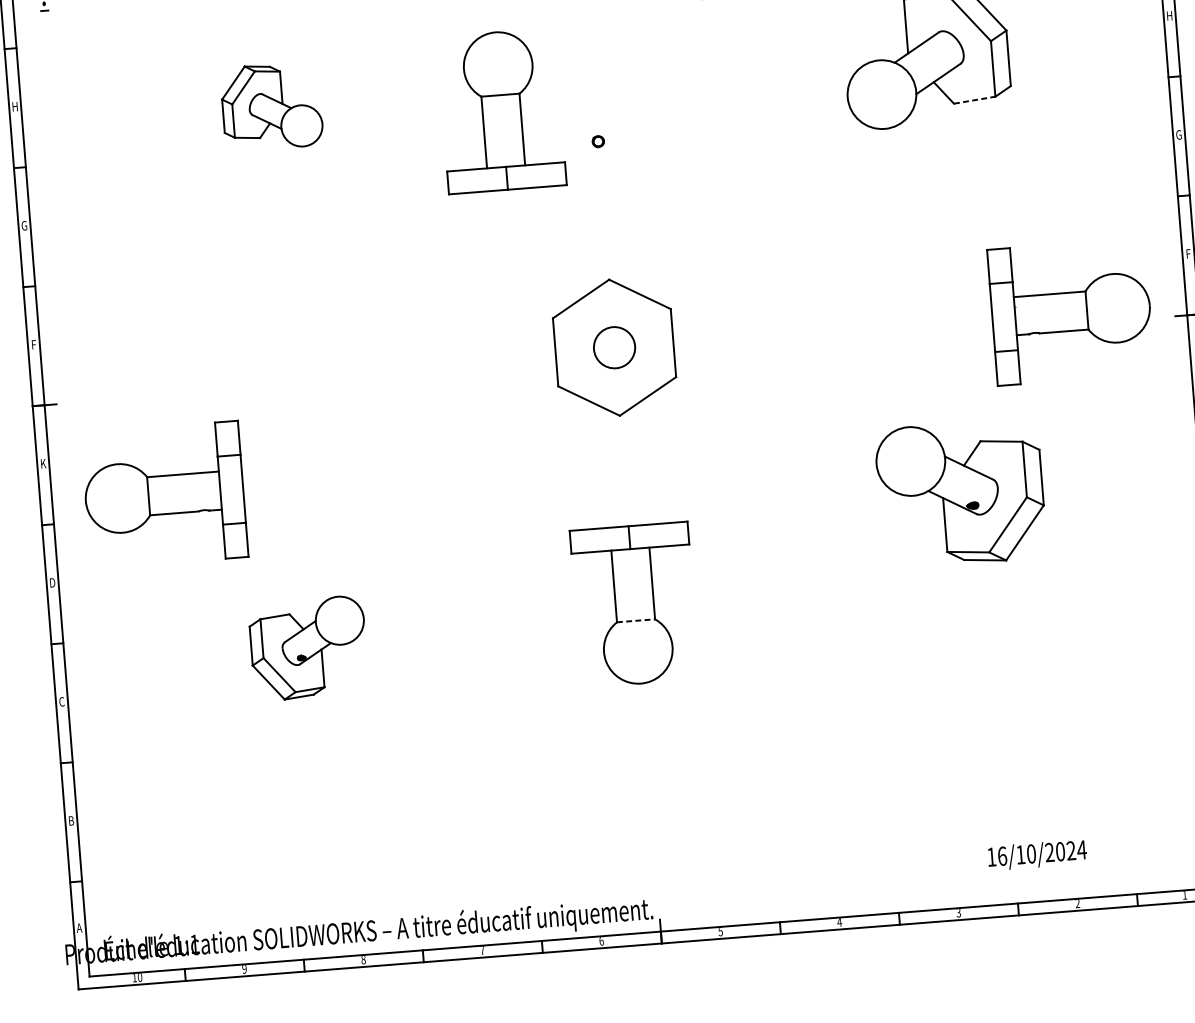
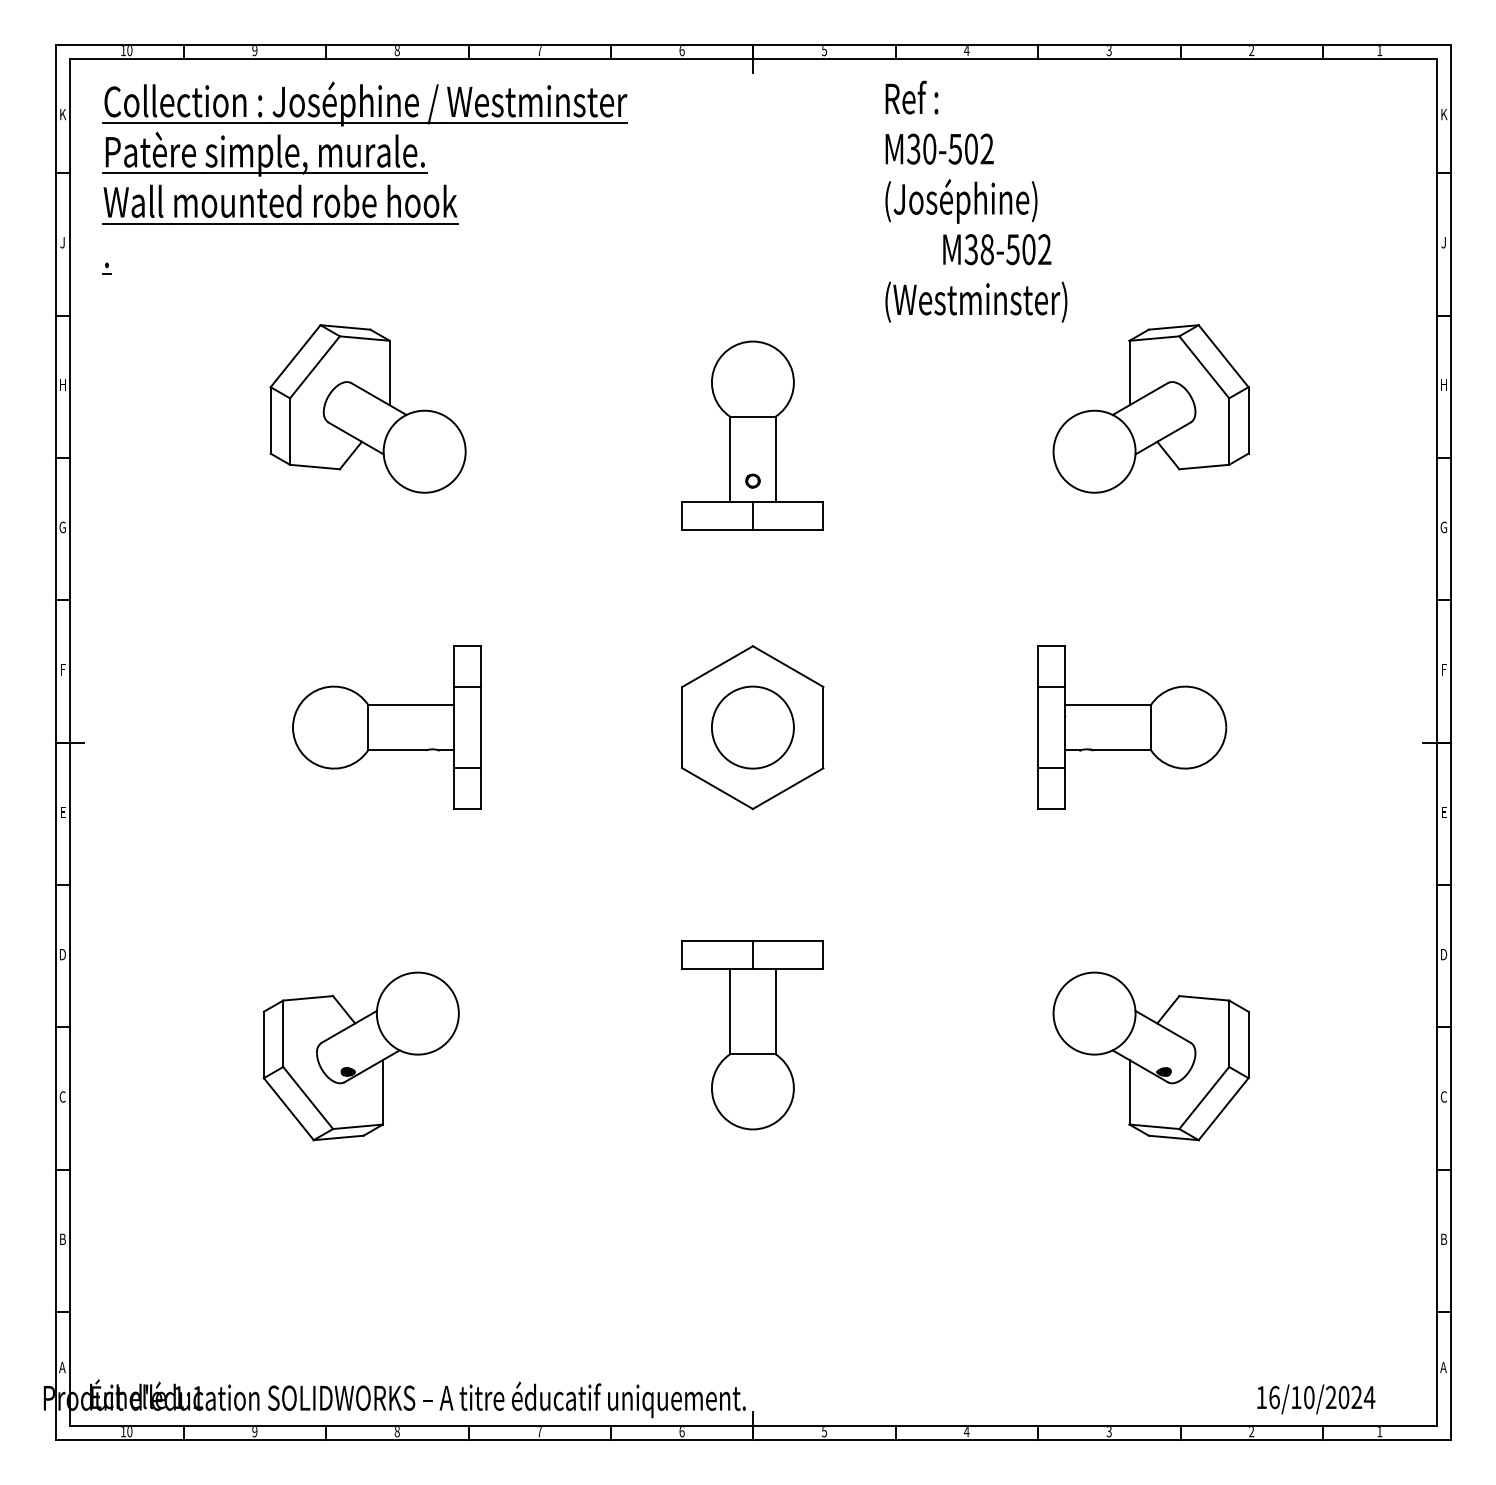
line: (974, 100) -> (1204, 467), dashed -> solid
part: (271, 106) -> (367, 408), size x1.67
part: (501, 110) -> (752, 435), moved
part: (1071, 311) -> (1132, 727), moved
circle: (614, 347) -> (752, 727), size x1.67
text: (43, 463) -> (63, 811), K -> E
part: (960, 493) -> (1150, 1056), moved
part: (164, 494) -> (386, 727), moved
line: (635, 621) -> (752, 1054), dashed -> solid
part: (308, 648) -> (360, 1056), size x1.43
text: (1037, 855) -> (1316, 1399), moved

